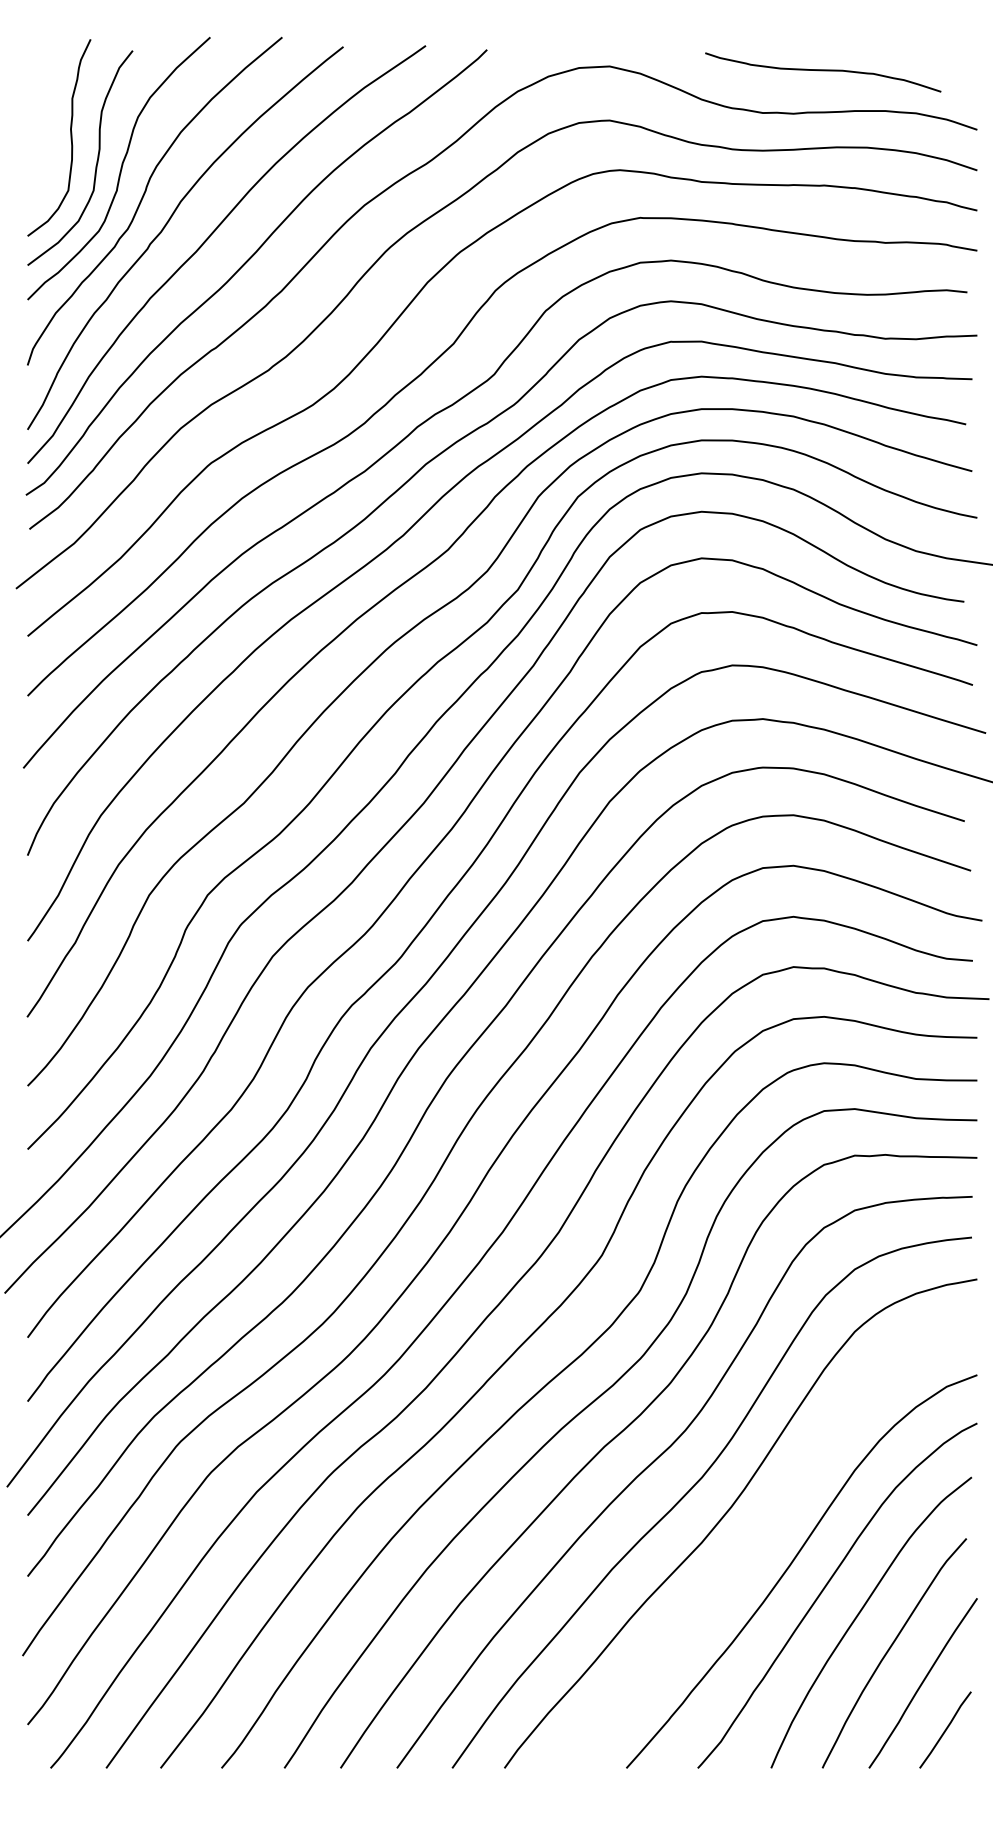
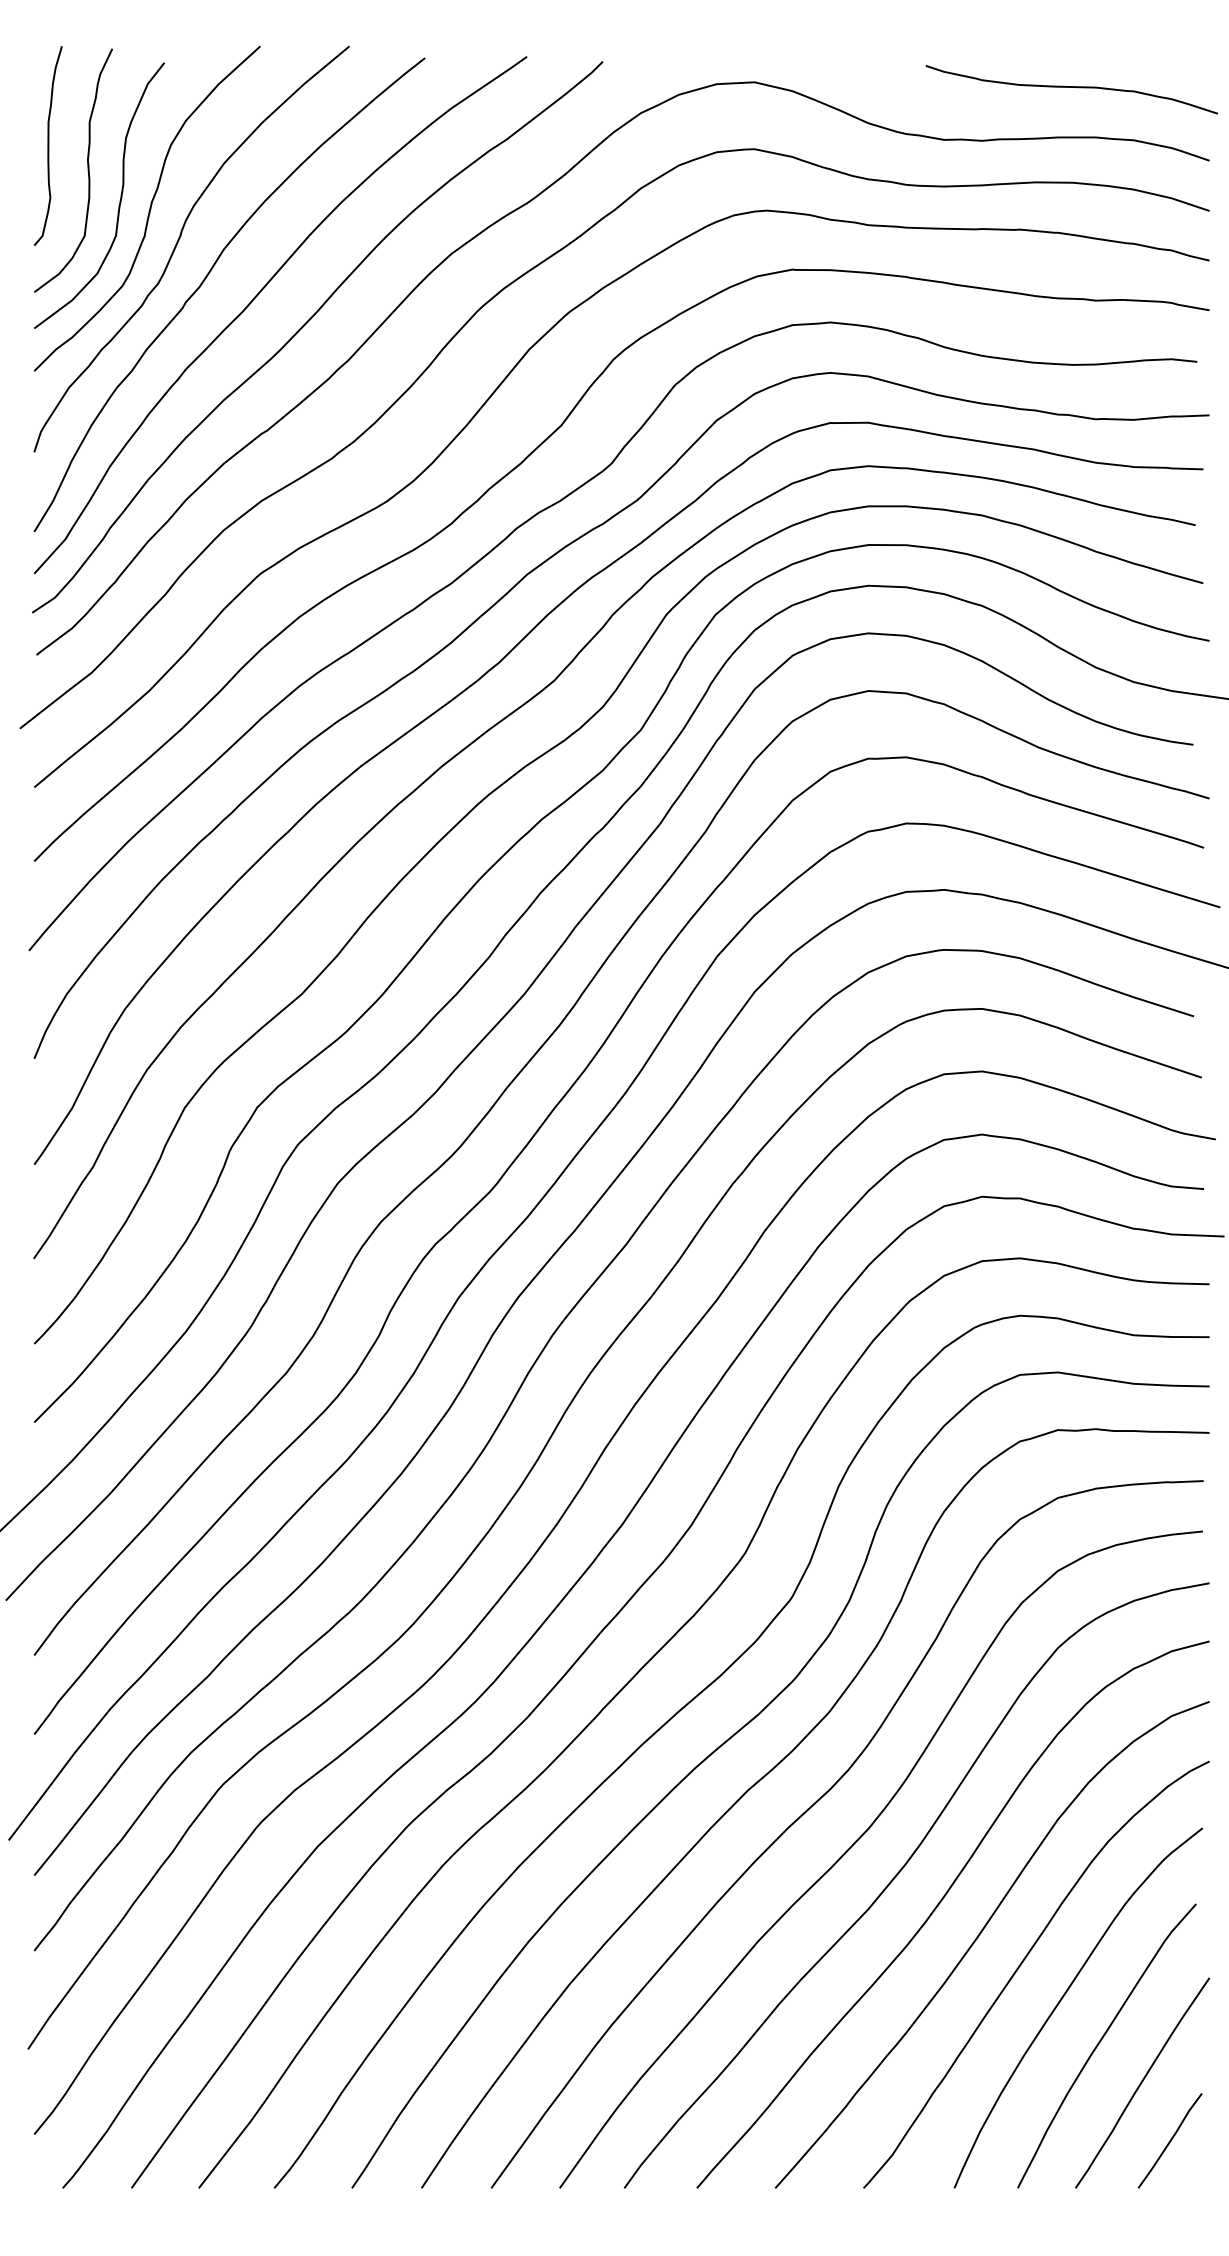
curve: (822, 70) -> (1071, 87), moved
curve: (39, 117) -> (48, 145), added
curve: (758, 1540) -> (938, 1906), added

